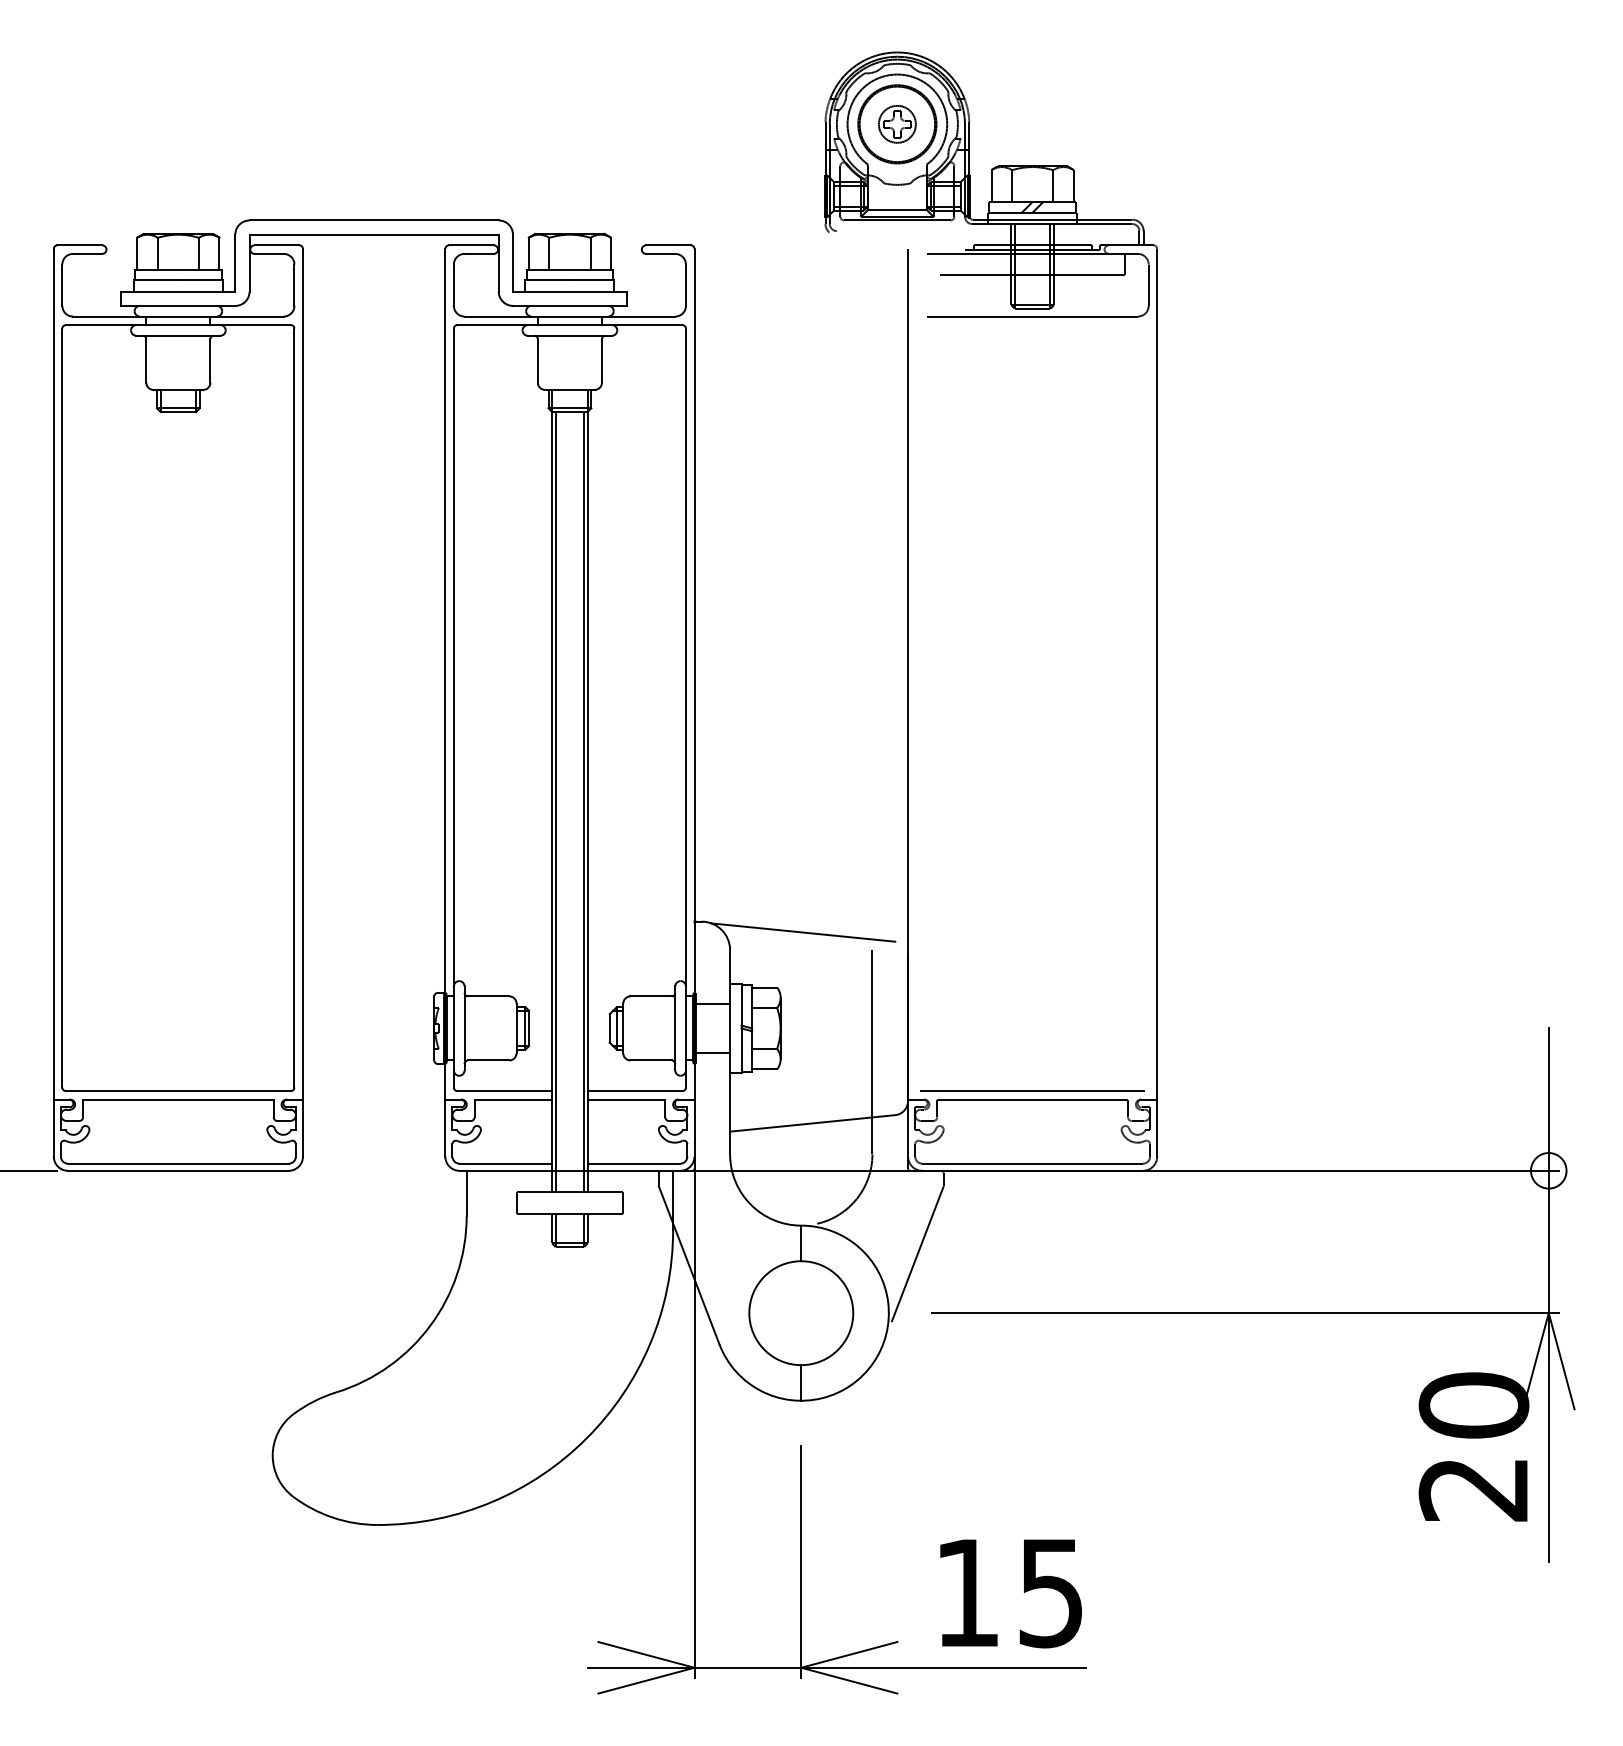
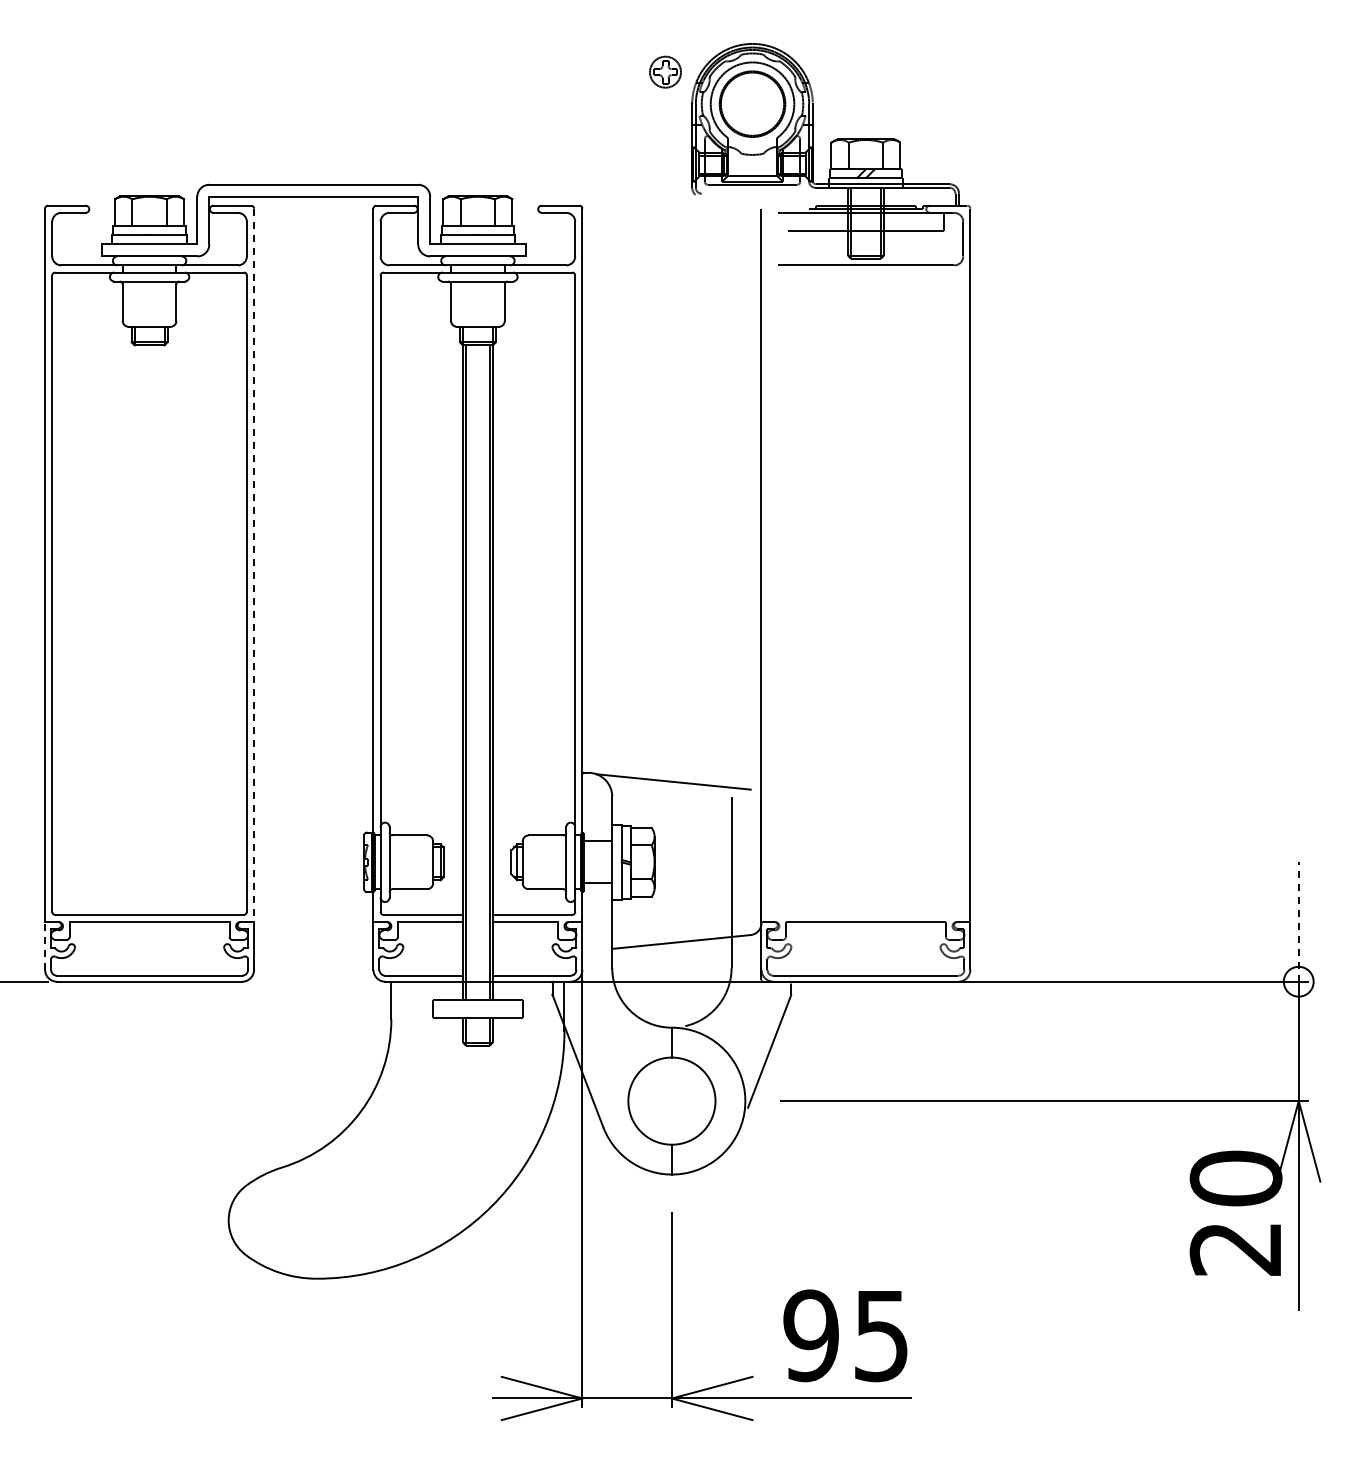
part: (897, 123) -> (665, 71), moved
line: (303, 674) -> (254, 565), solid -> dashed
line: (1032, 1090) -> (865, 914), removed
line: (1548, 1100) -> (1298, 922), solid -> dashed
line: (54, 1127) -> (45, 945), solid -> dashed
text: (966, 1592) -> (810, 1335), 15 -> 95

